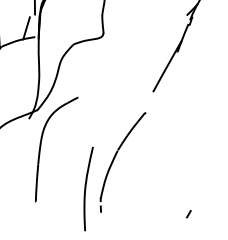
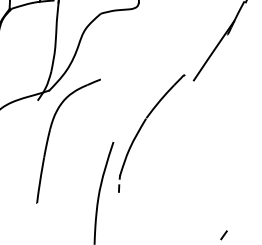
part: (114, 160) -> (141, 130), moved

